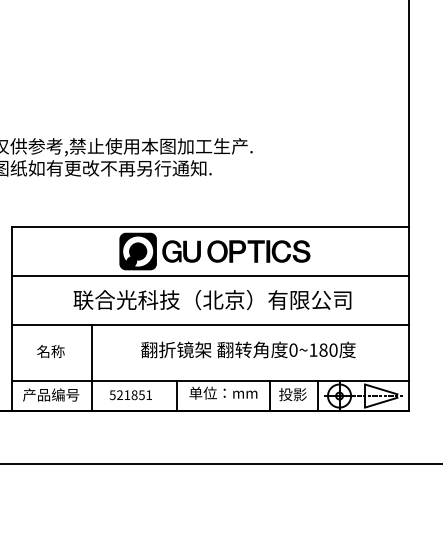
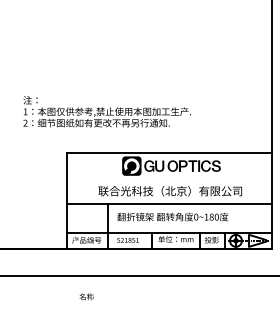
line: (209, 275) -> (168, 178), removed
text: (247, 348) -> (172, 216), moved
text: (50, 350) -> (86, 296), moved

